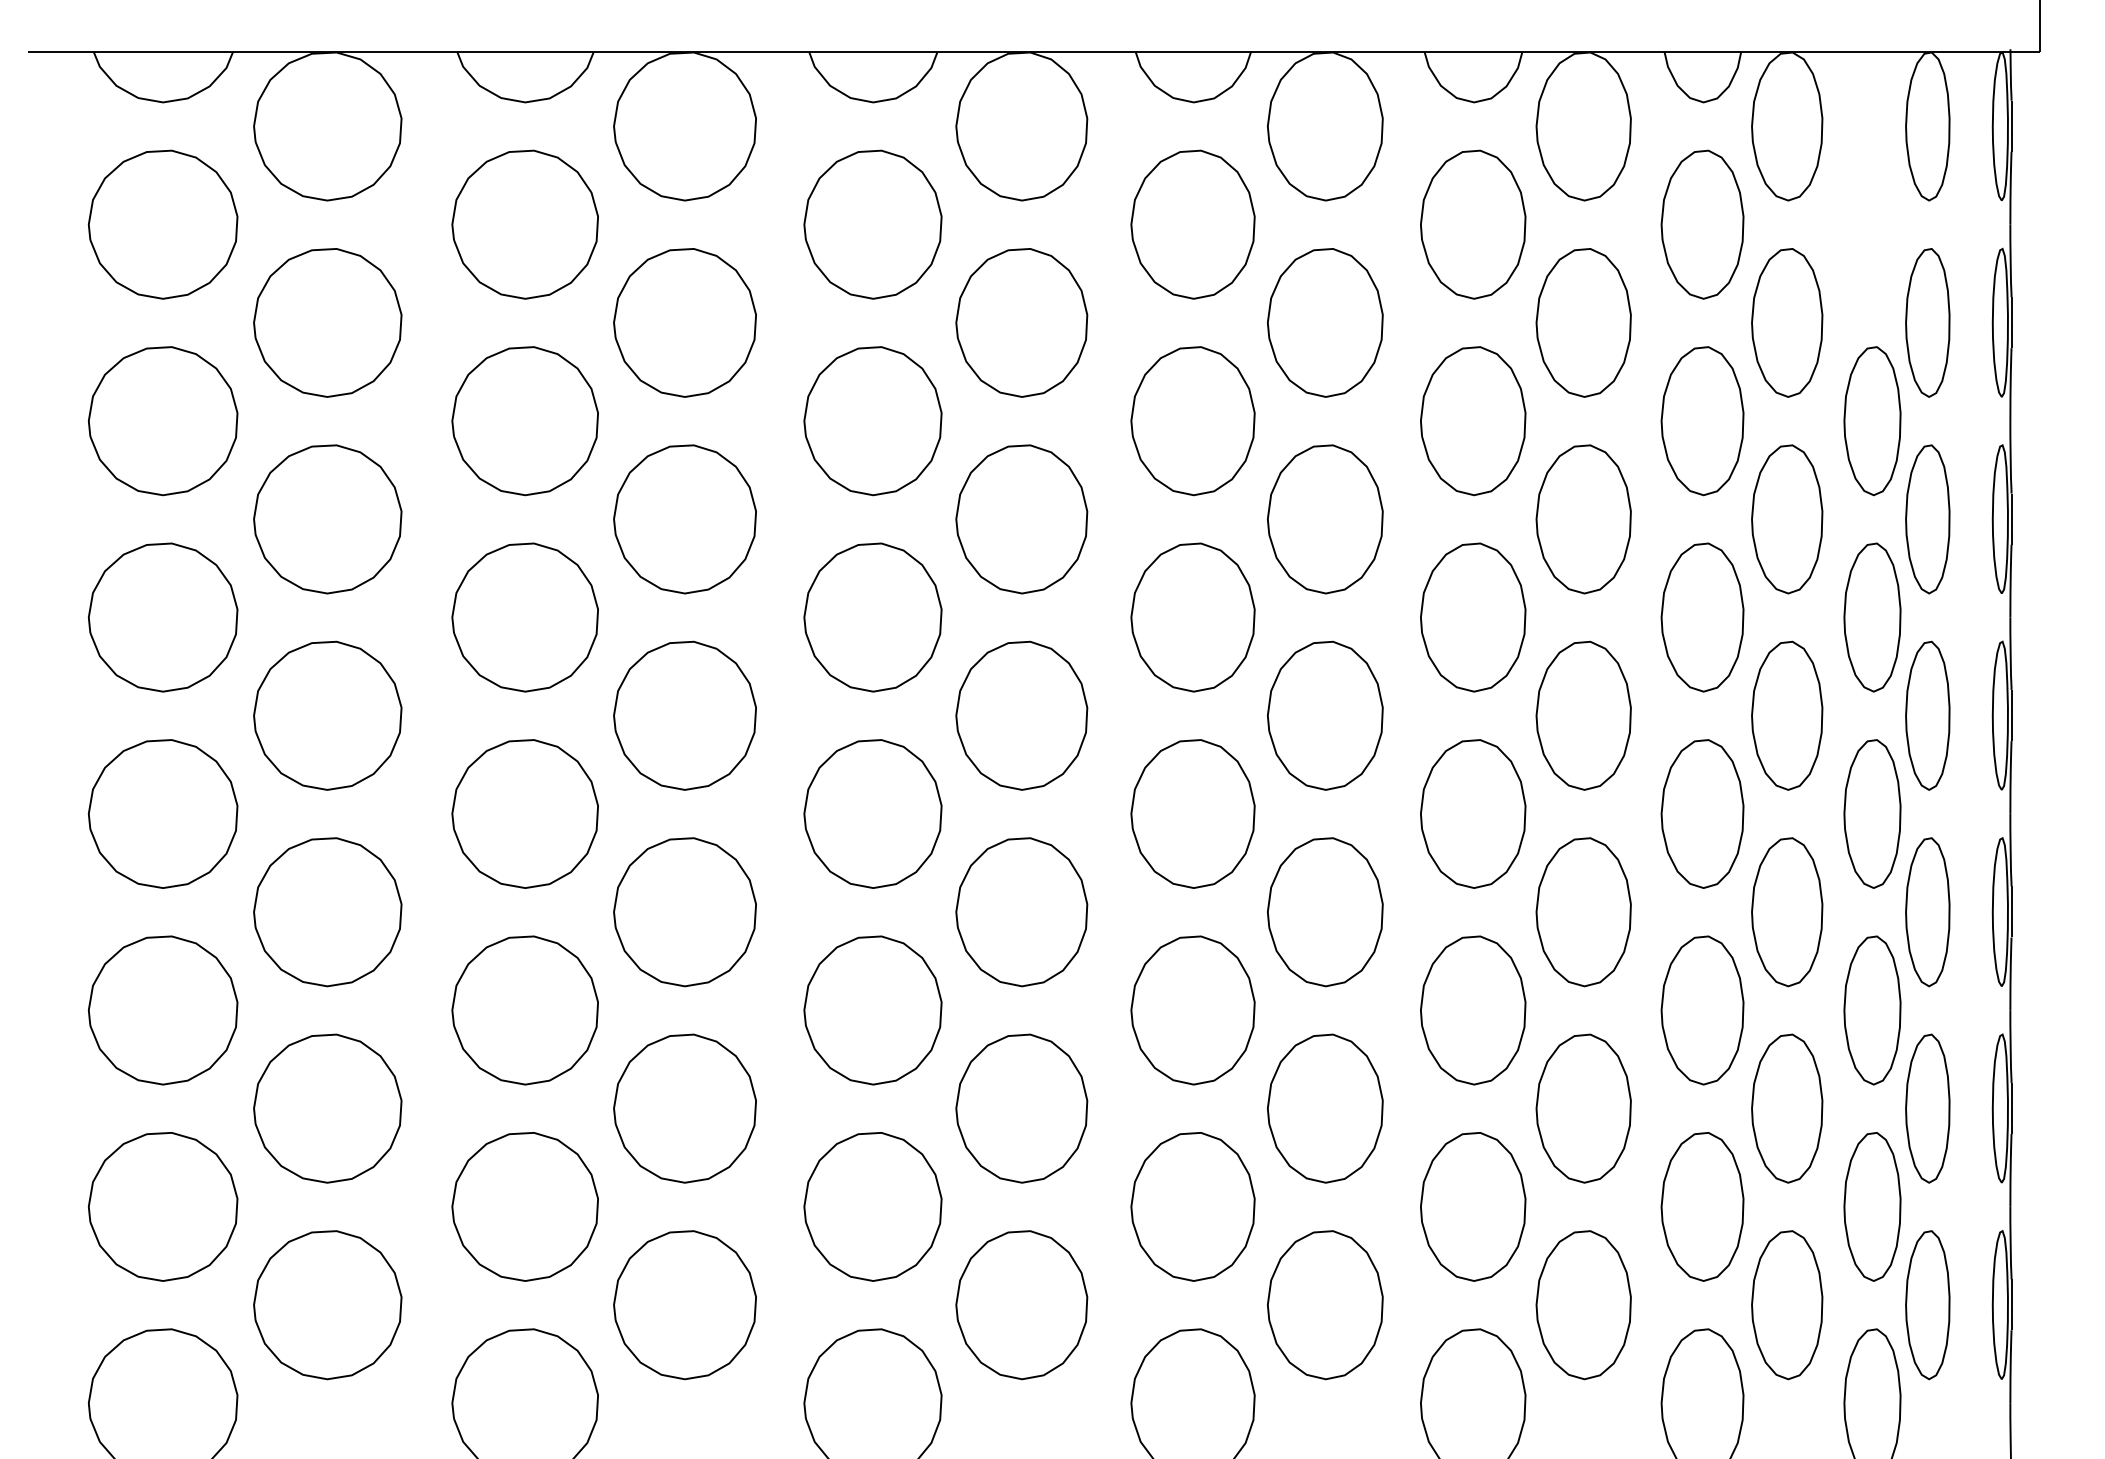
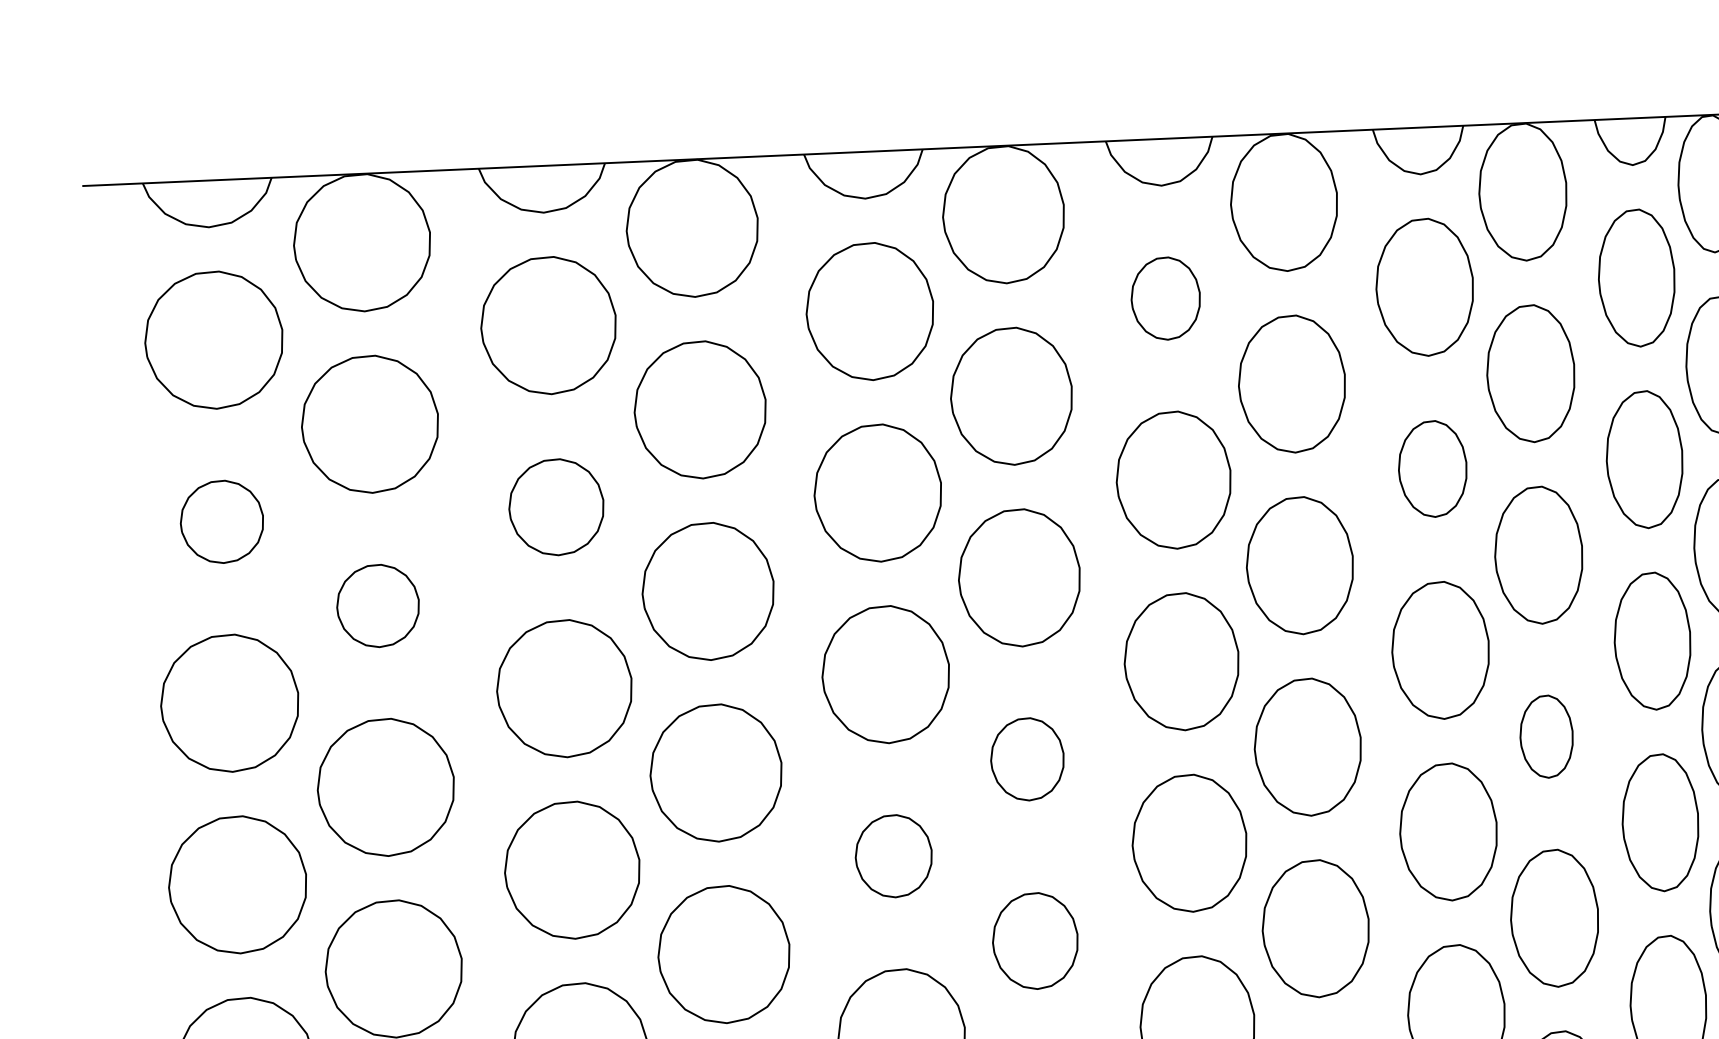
part: (1192, 224) -> (1165, 298), size x0.6
part: (163, 421) -> (222, 522), size x0.6
part: (524, 421) -> (555, 507), size x0.7
part: (1473, 421) -> (1432, 469), size x0.7
part: (327, 519) -> (377, 606), size x0.6
part: (1021, 715) -> (1027, 759), size x0.6
part: (1583, 715) -> (1546, 736), size x0.6
part: (872, 813) -> (893, 855), size x0.6
part: (1021, 912) -> (1035, 941), size x0.7

